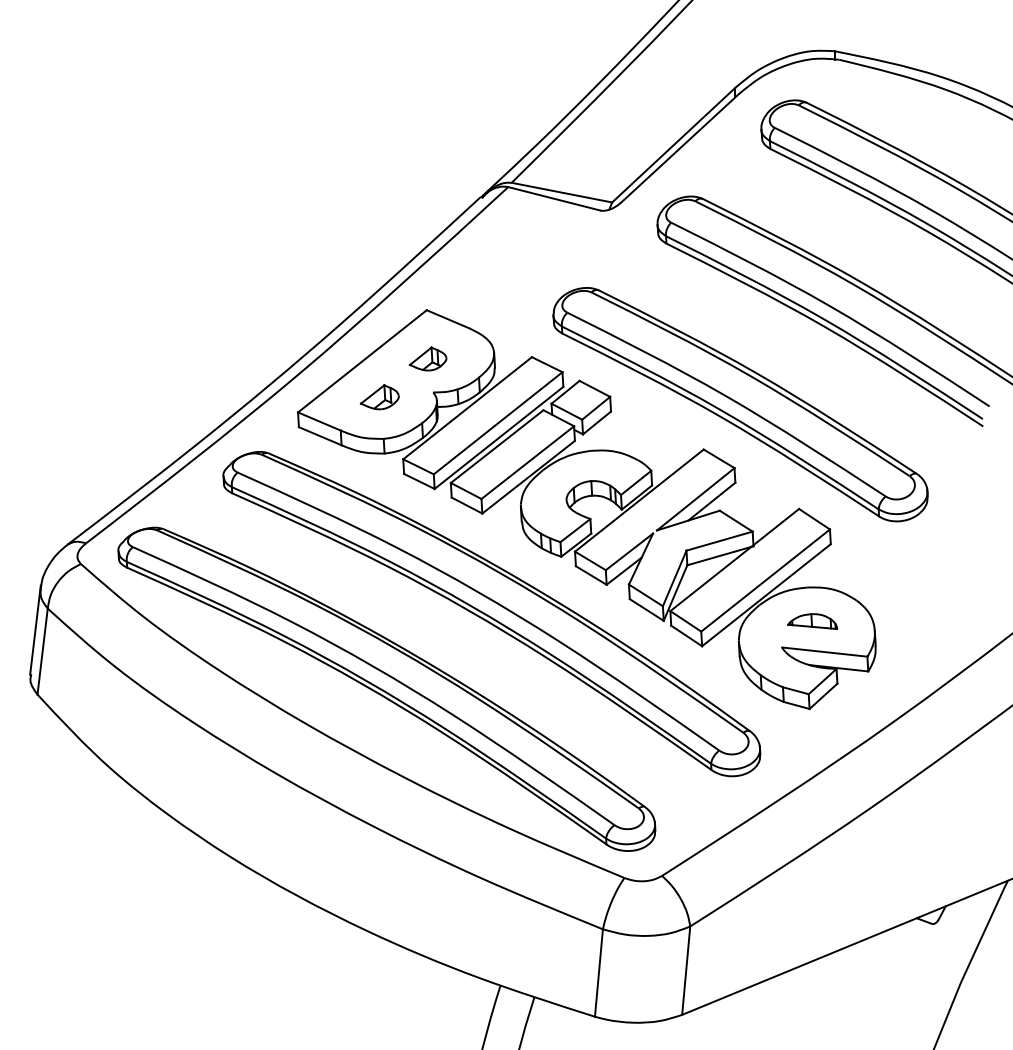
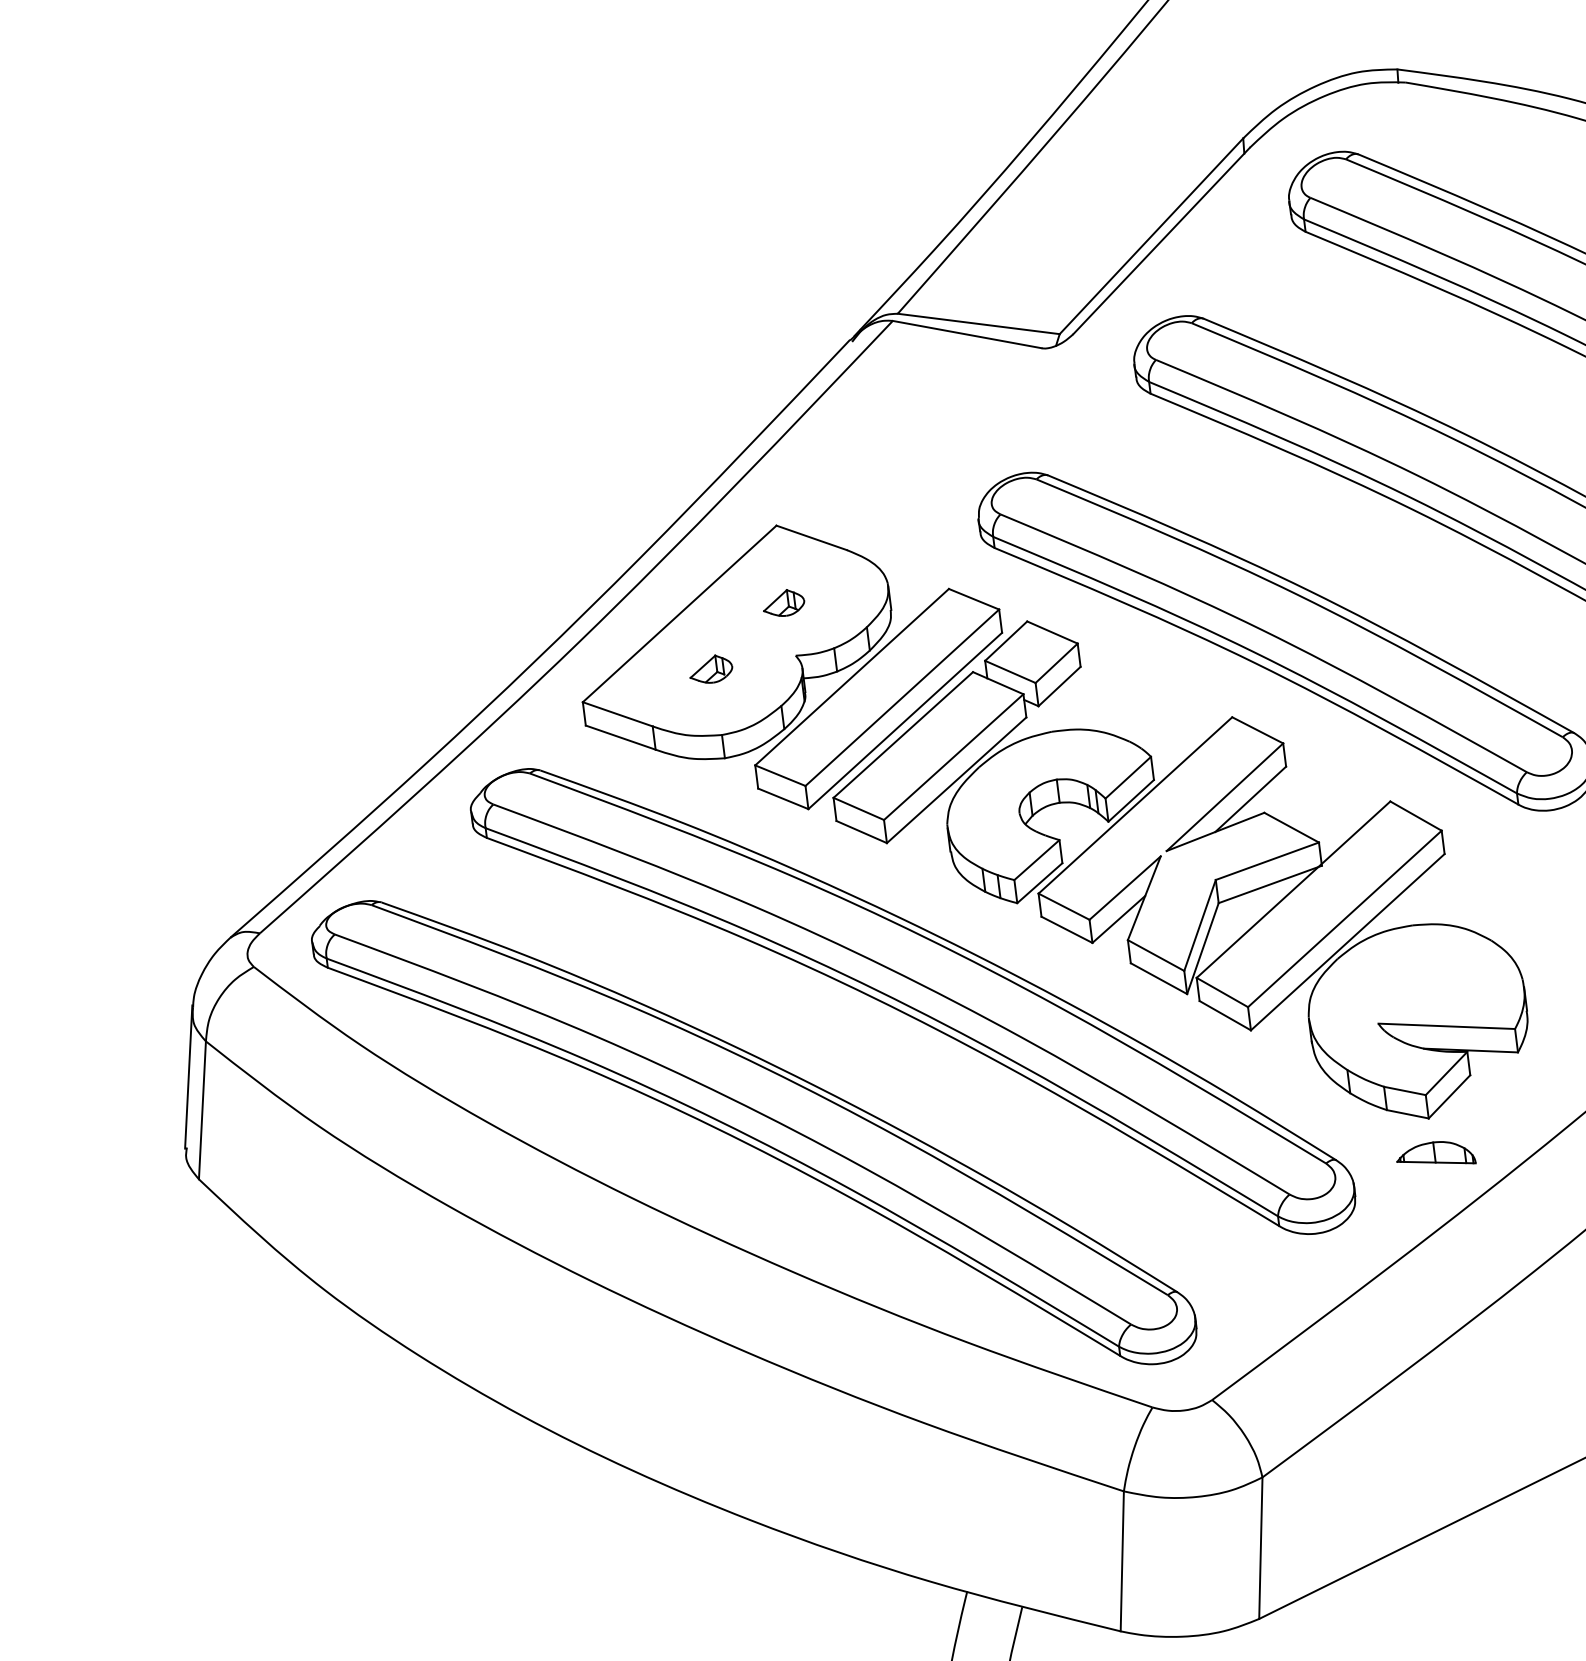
part: (427, 358) -> (782, 602), size x0.7
part: (379, 397) -> (710, 669), size x0.7
part: (812, 621) -> (1435, 1153), moved

